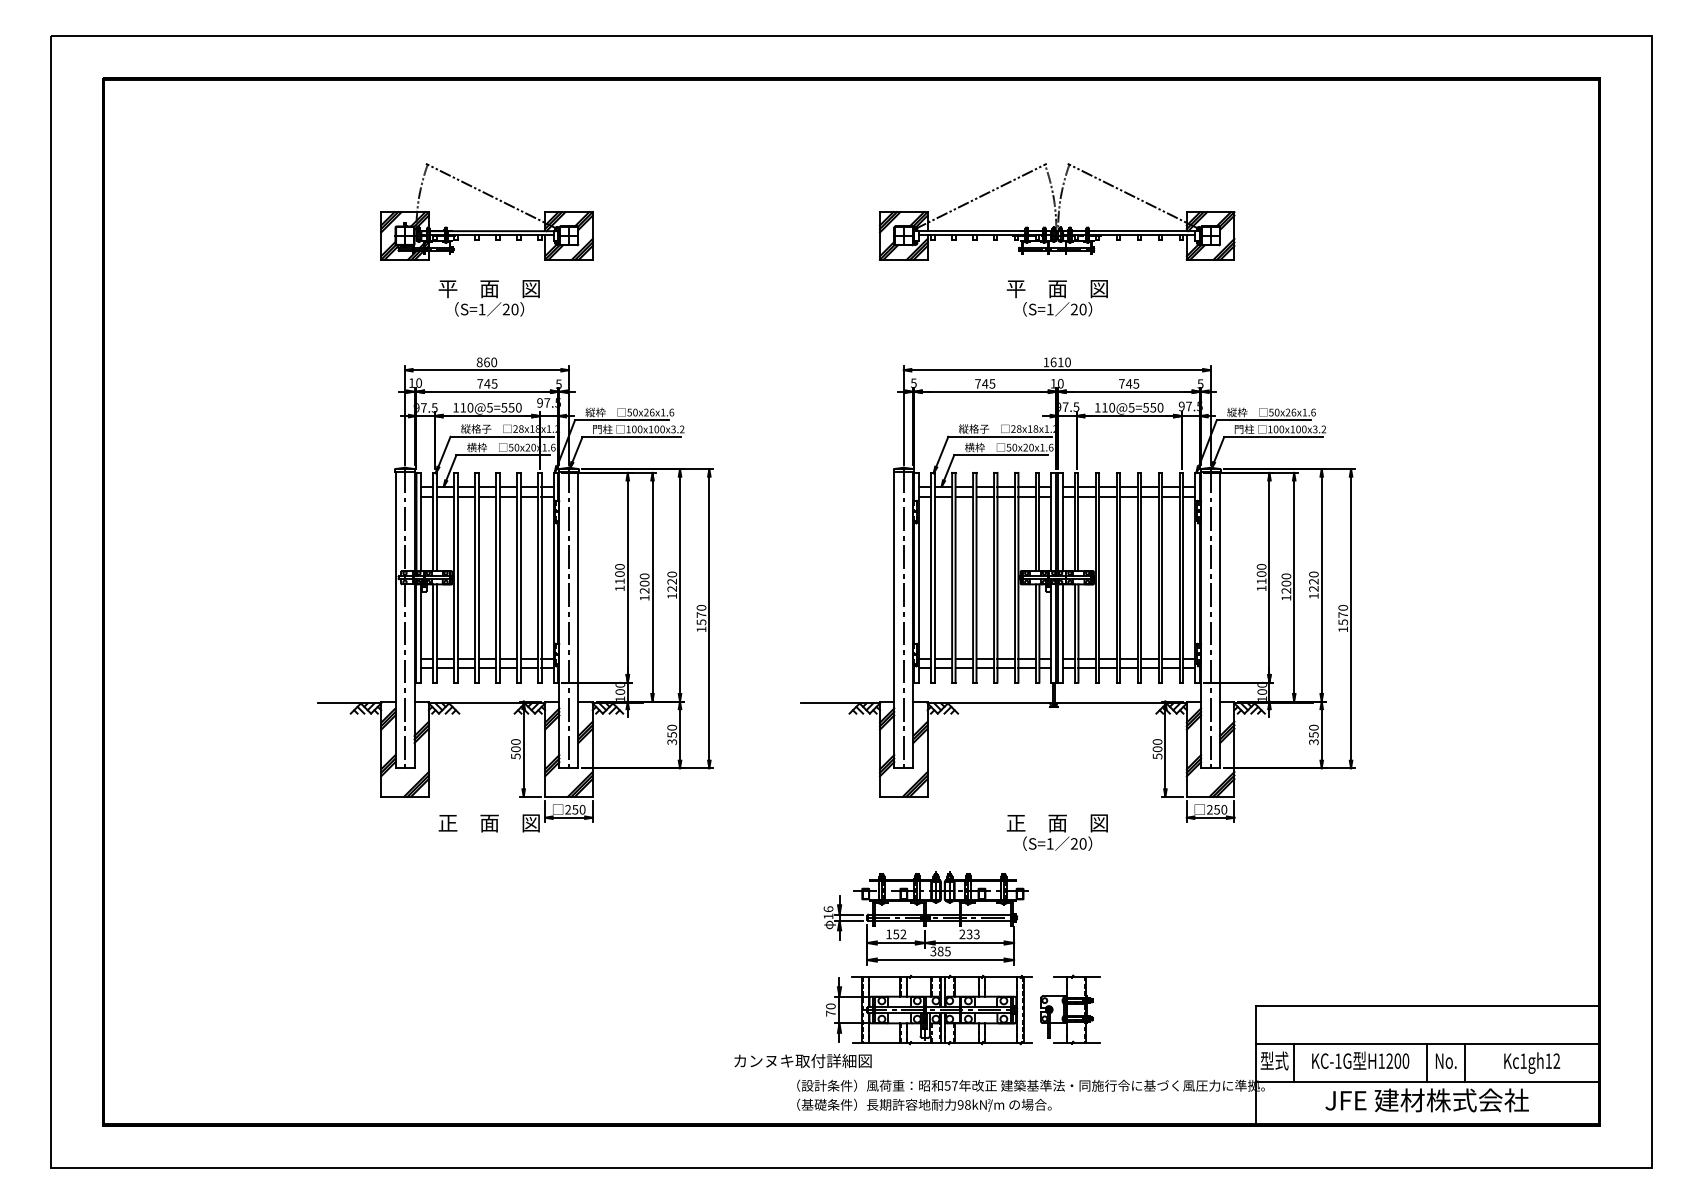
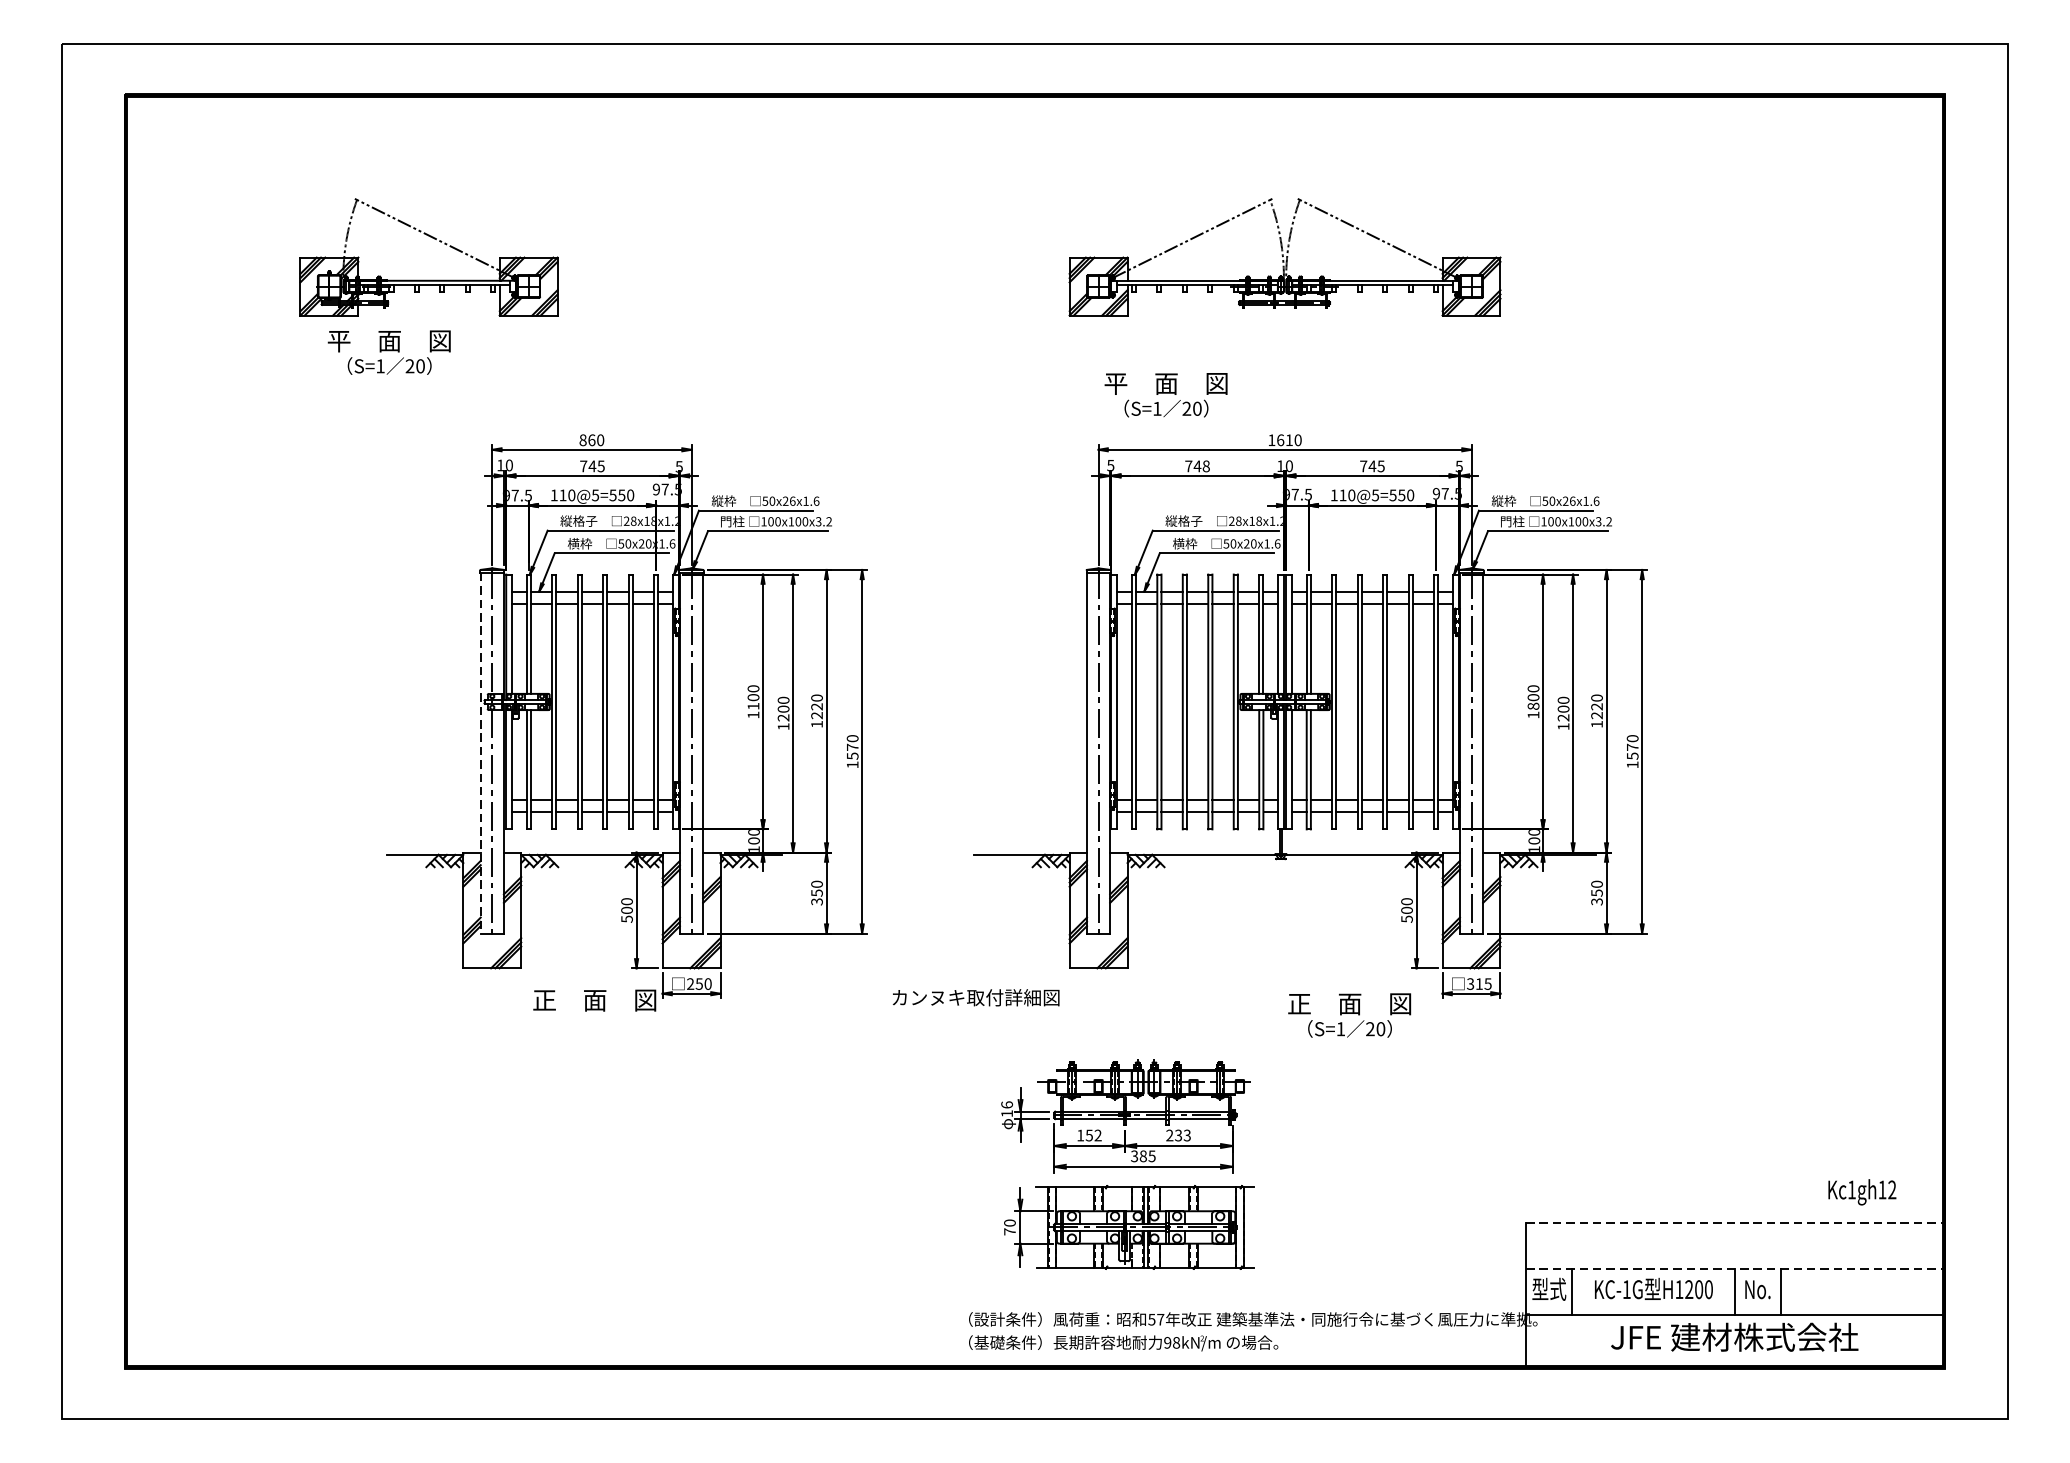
part: (491, 197) -> (434, 239), moved
text: (488, 298) -> (388, 352), moved
text: (1056, 298) -> (1165, 395), moved
text: (992, 383) -> (1206, 465), 745 -> 748
text: (1261, 581) -> (1533, 706), 1100 -> 1800
line: (395, 620) -> (480, 753), solid -> dashed
text: (1217, 809) -> (1479, 983), 250 -> 315
text: (1056, 832) -> (1348, 1015), moved
line: (1427, 1006) -> (1735, 1223), solid -> dashed
part: (1070, 1009) -> (1301, 1226), removed
line: (1427, 1044) -> (1735, 1269), solid -> dashed
text: (802, 1061) -> (975, 998), moved
text: (1532, 1062) -> (1862, 1191), moved

